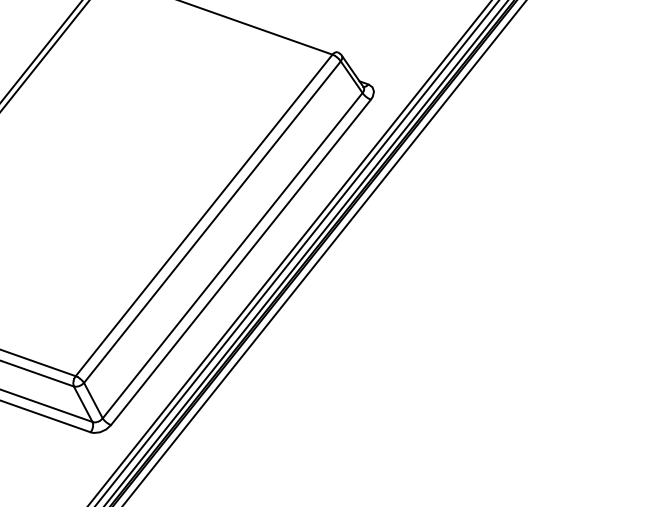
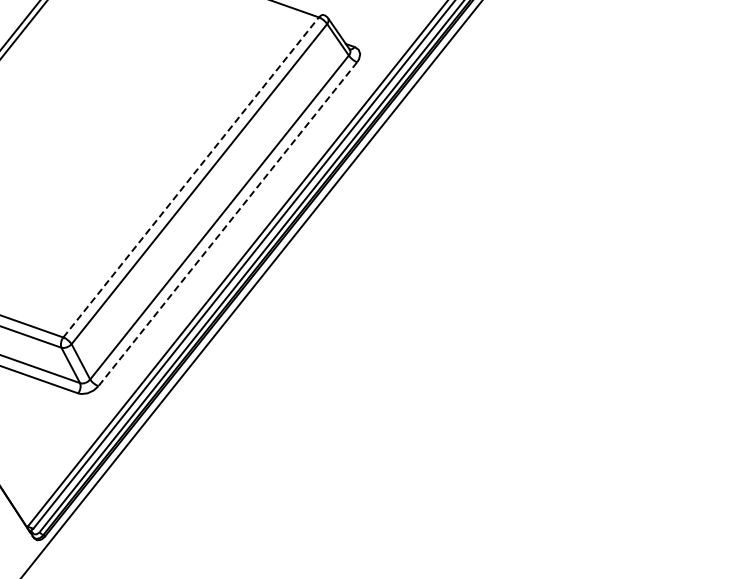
line: (204, 215) -> (191, 177), solid -> dashed
line: (240, 262) -> (227, 224), solid -> dashed

